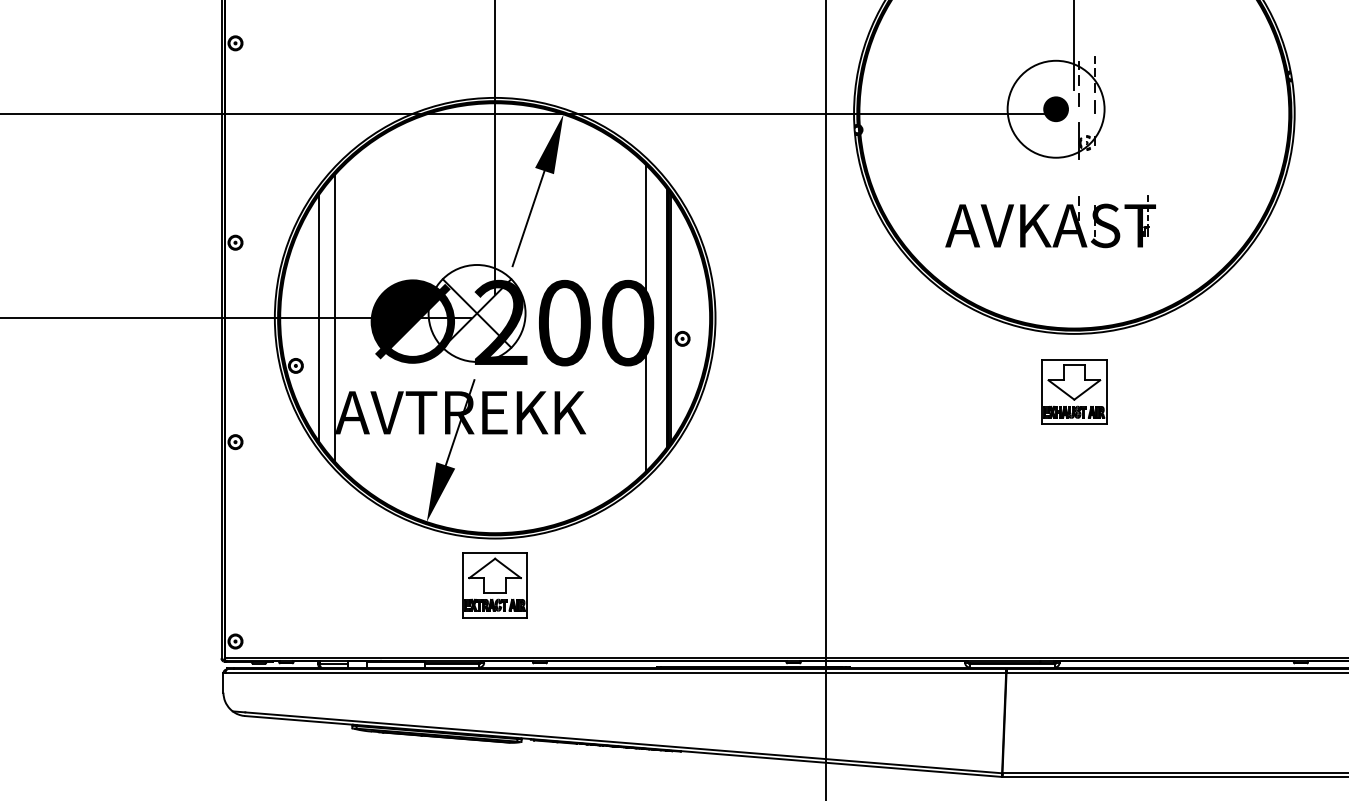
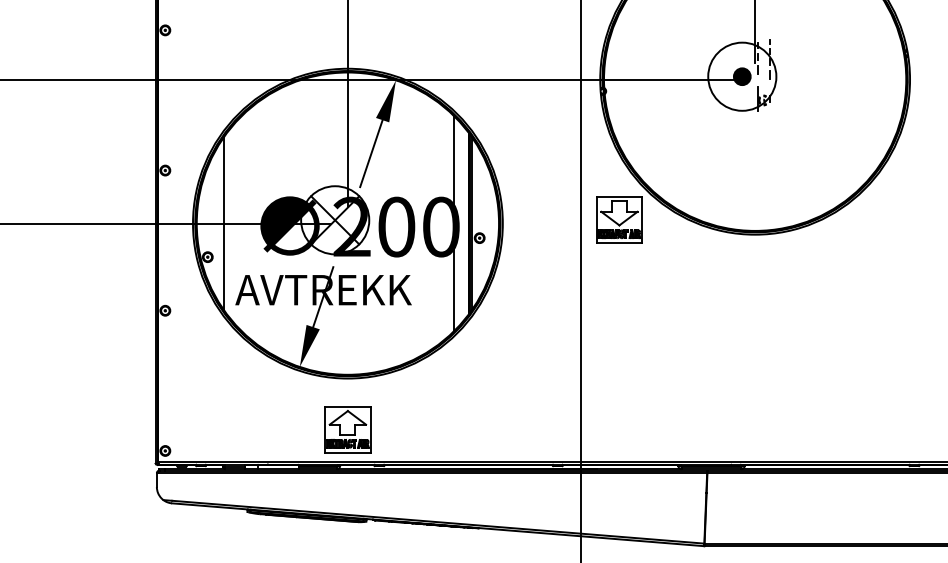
part: (1059, 225) -> (744, 158), removed
line: (334, 318) -> (234, 223), removed
part: (1074, 391) -> (619, 219), moved
part: (494, 585) -> (347, 429), moved

